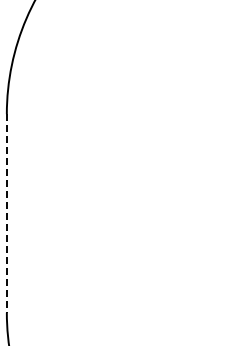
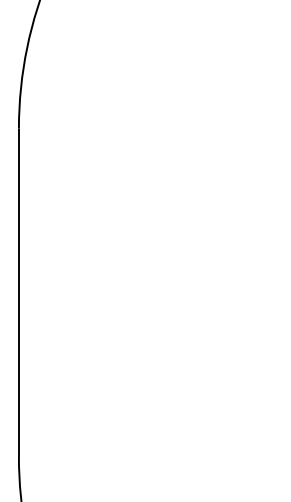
line: (6, 213) -> (18, 292), dashed -> solid

